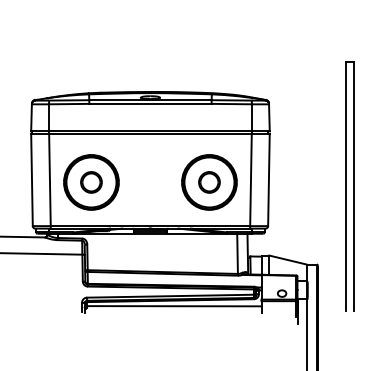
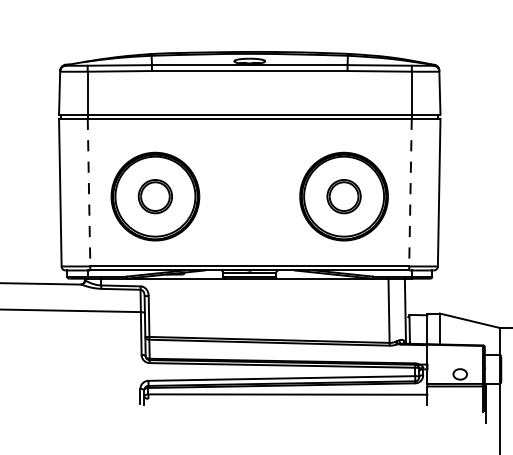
line: (49, 180) -> (88, 193), solid -> dashed
line: (250, 180) -> (409, 193), solid -> dashed

